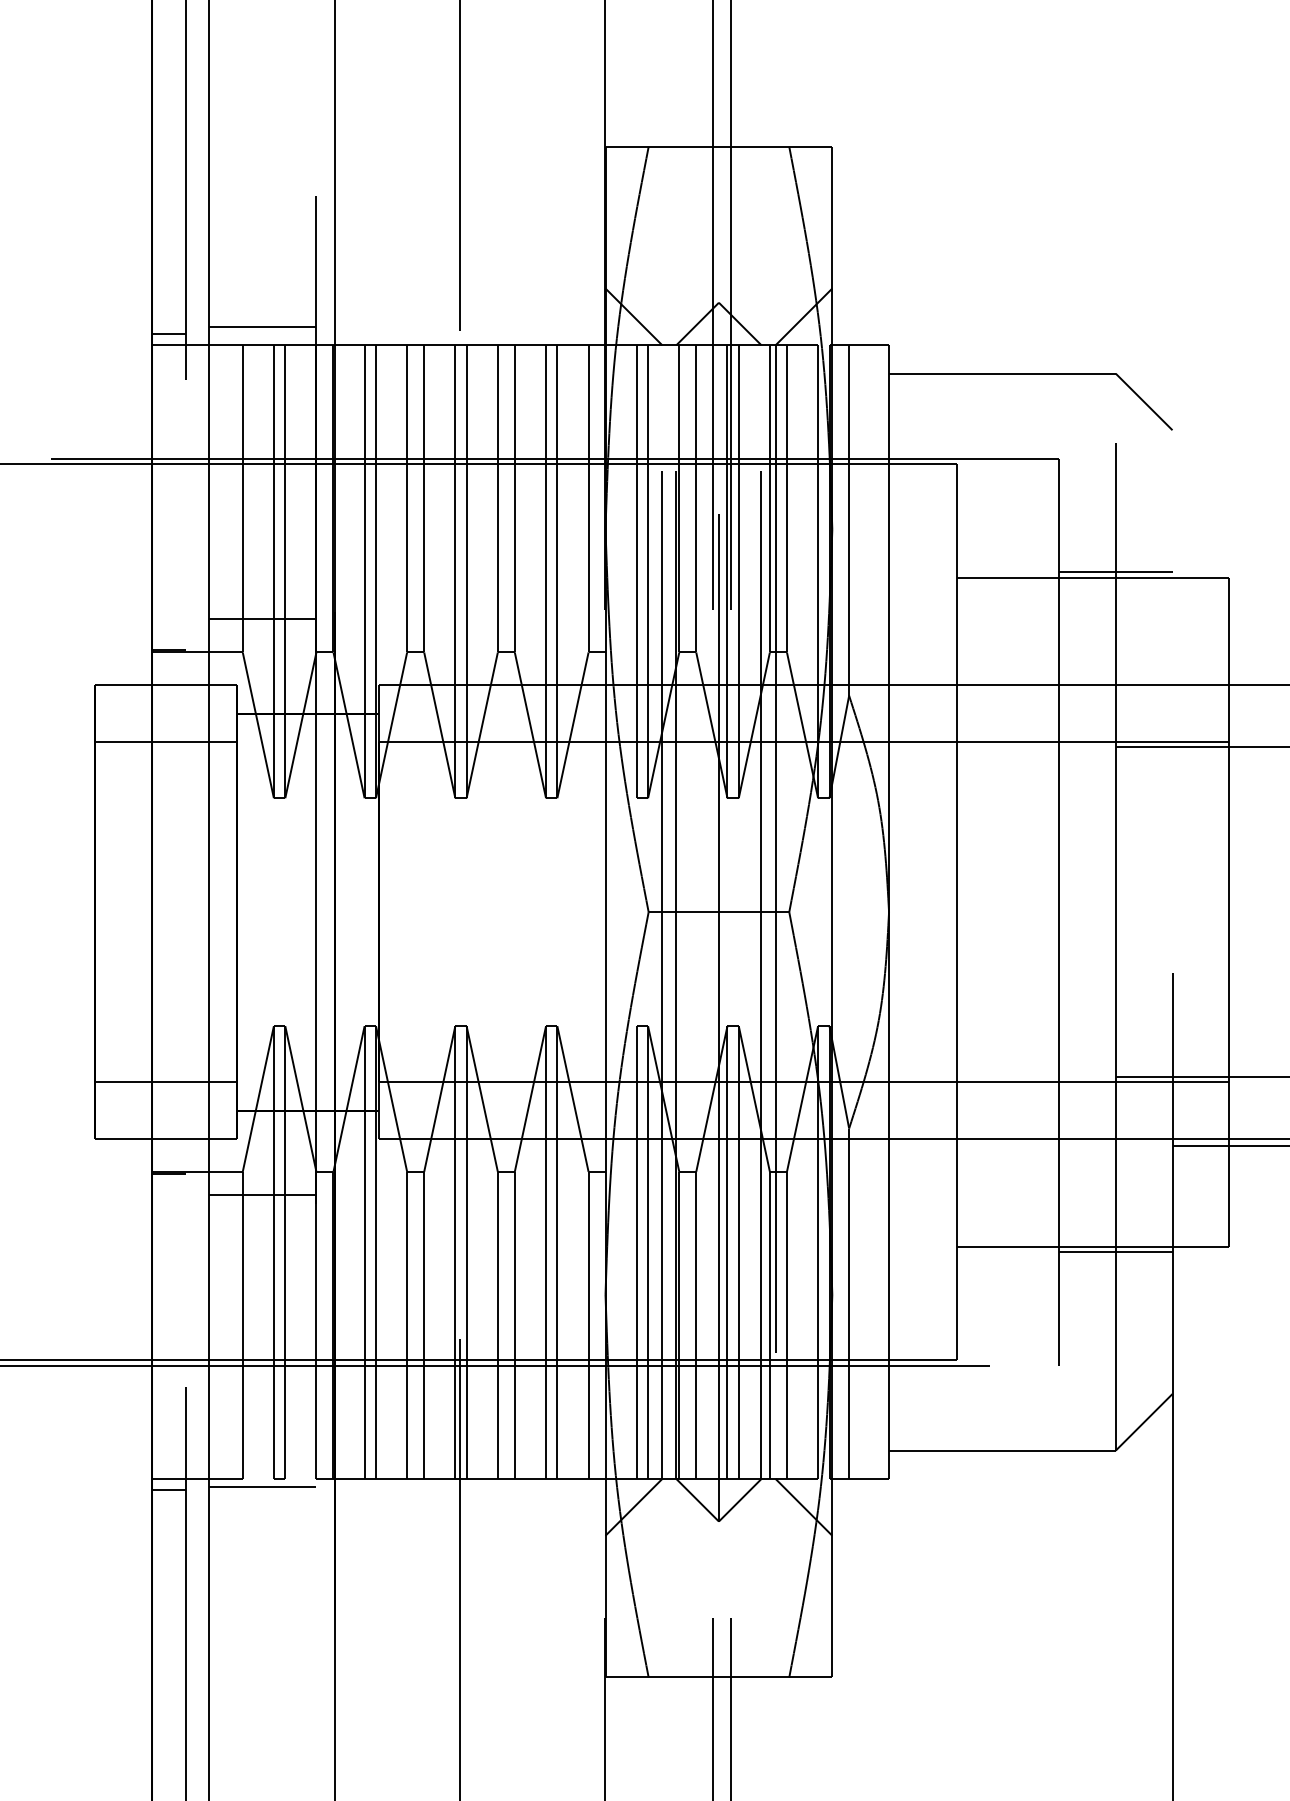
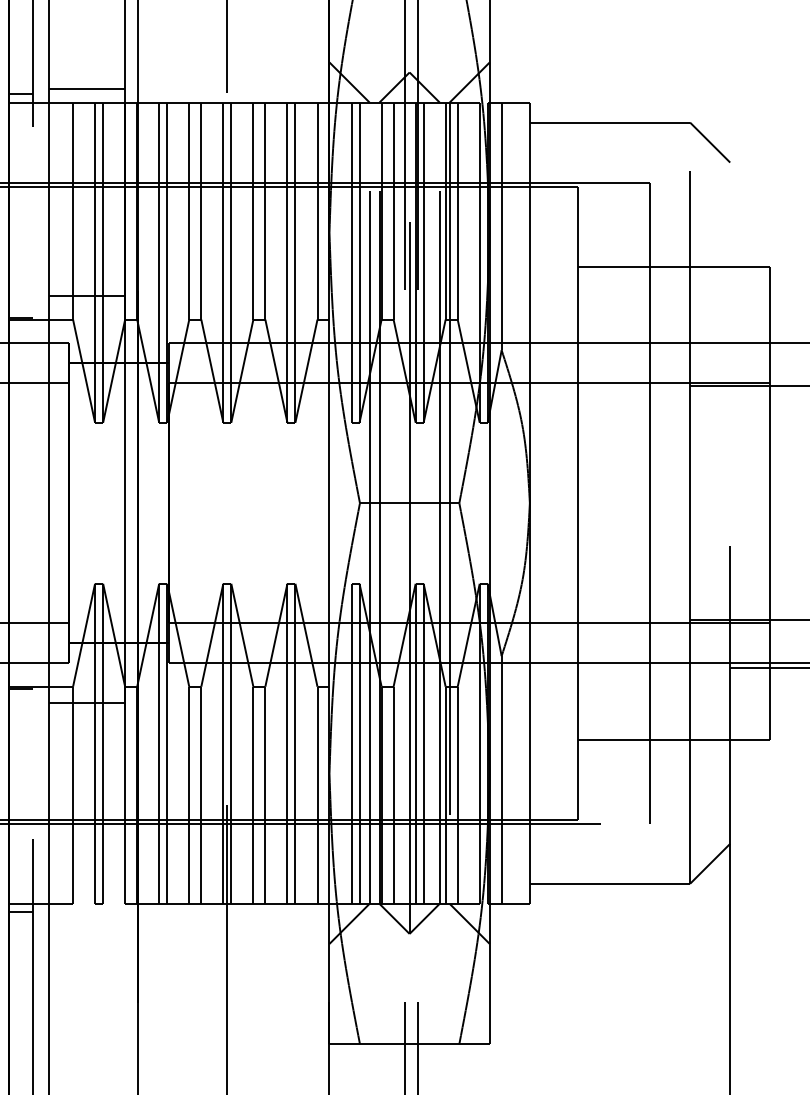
line: (1115, 572) -> (689, 263), removed
line: (1115, 1252) -> (689, 743), removed
line: (262, 1487) -> (87, 909), removed

